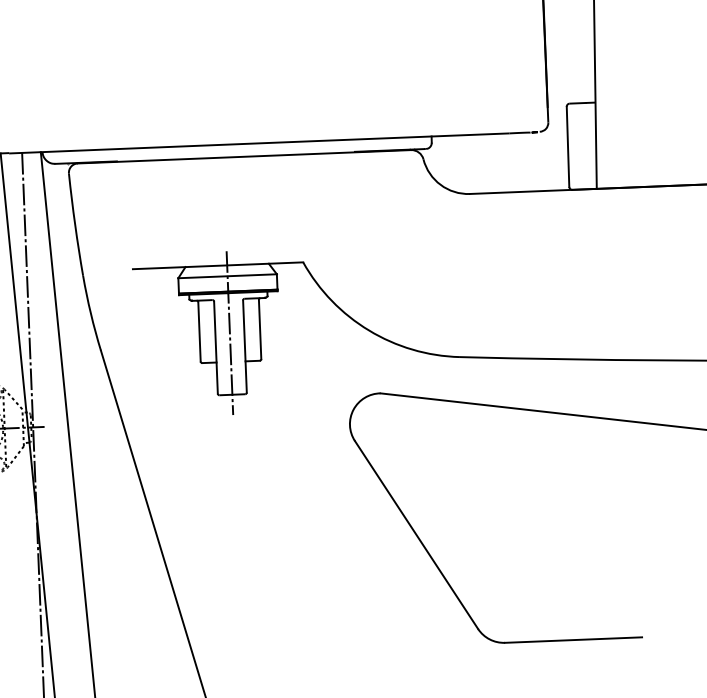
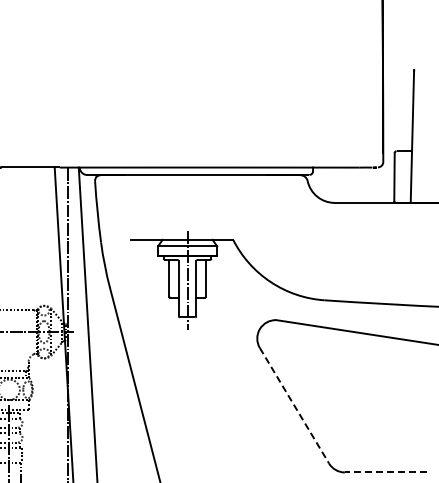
line: (416, 536) -> (294, 406), solid -> dashed
line: (572, 640) -> (385, 472), solid -> dashed

